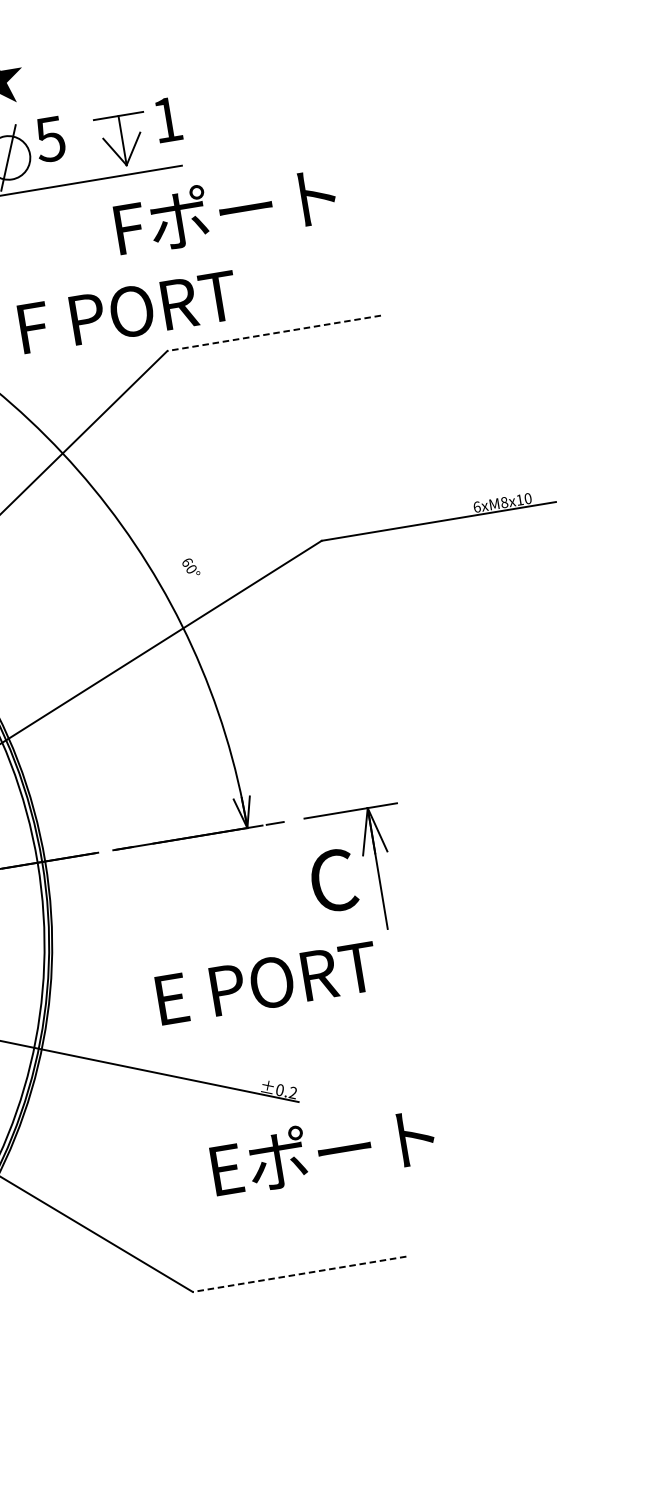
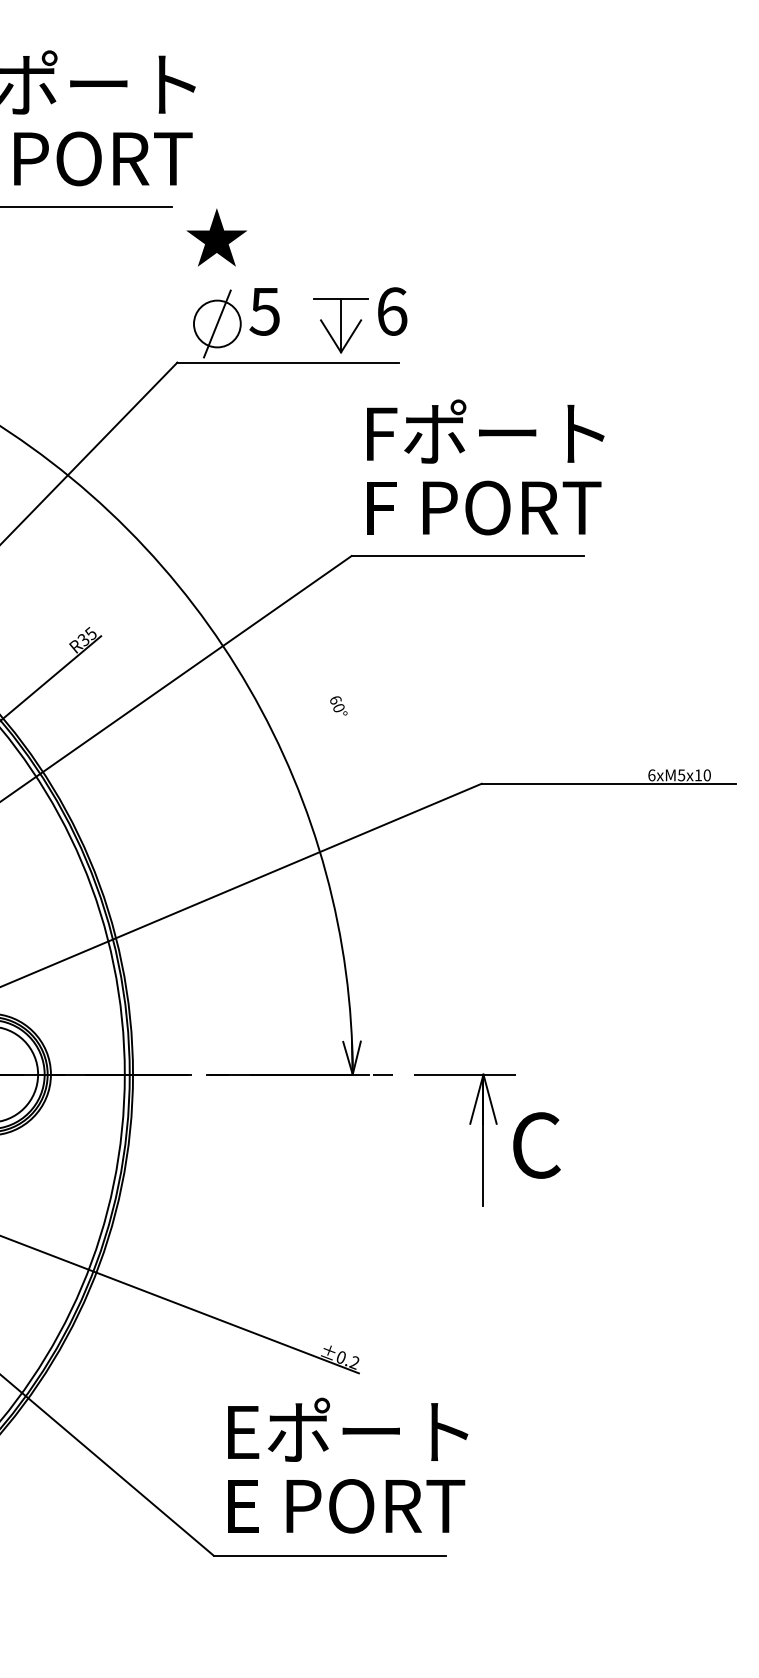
text: (167, 119) -> (392, 311), 1 -> 6
text: (225, 210) -> (485, 431), moved
text: (128, 311) -> (484, 507), moved
line: (274, 333) -> (467, 556), dashed -> solid
text: (504, 502) -> (681, 775), 6xM8x10 -> 6xM5x10
text: (190, 566) -> (338, 705), moved
text: (333, 880) -> (536, 1145), moved
text: (267, 983) -> (346, 1506), moved
text: (323, 1151) -> (348, 1429), moved
line: (299, 1274) -> (329, 1555), dashed -> solid

